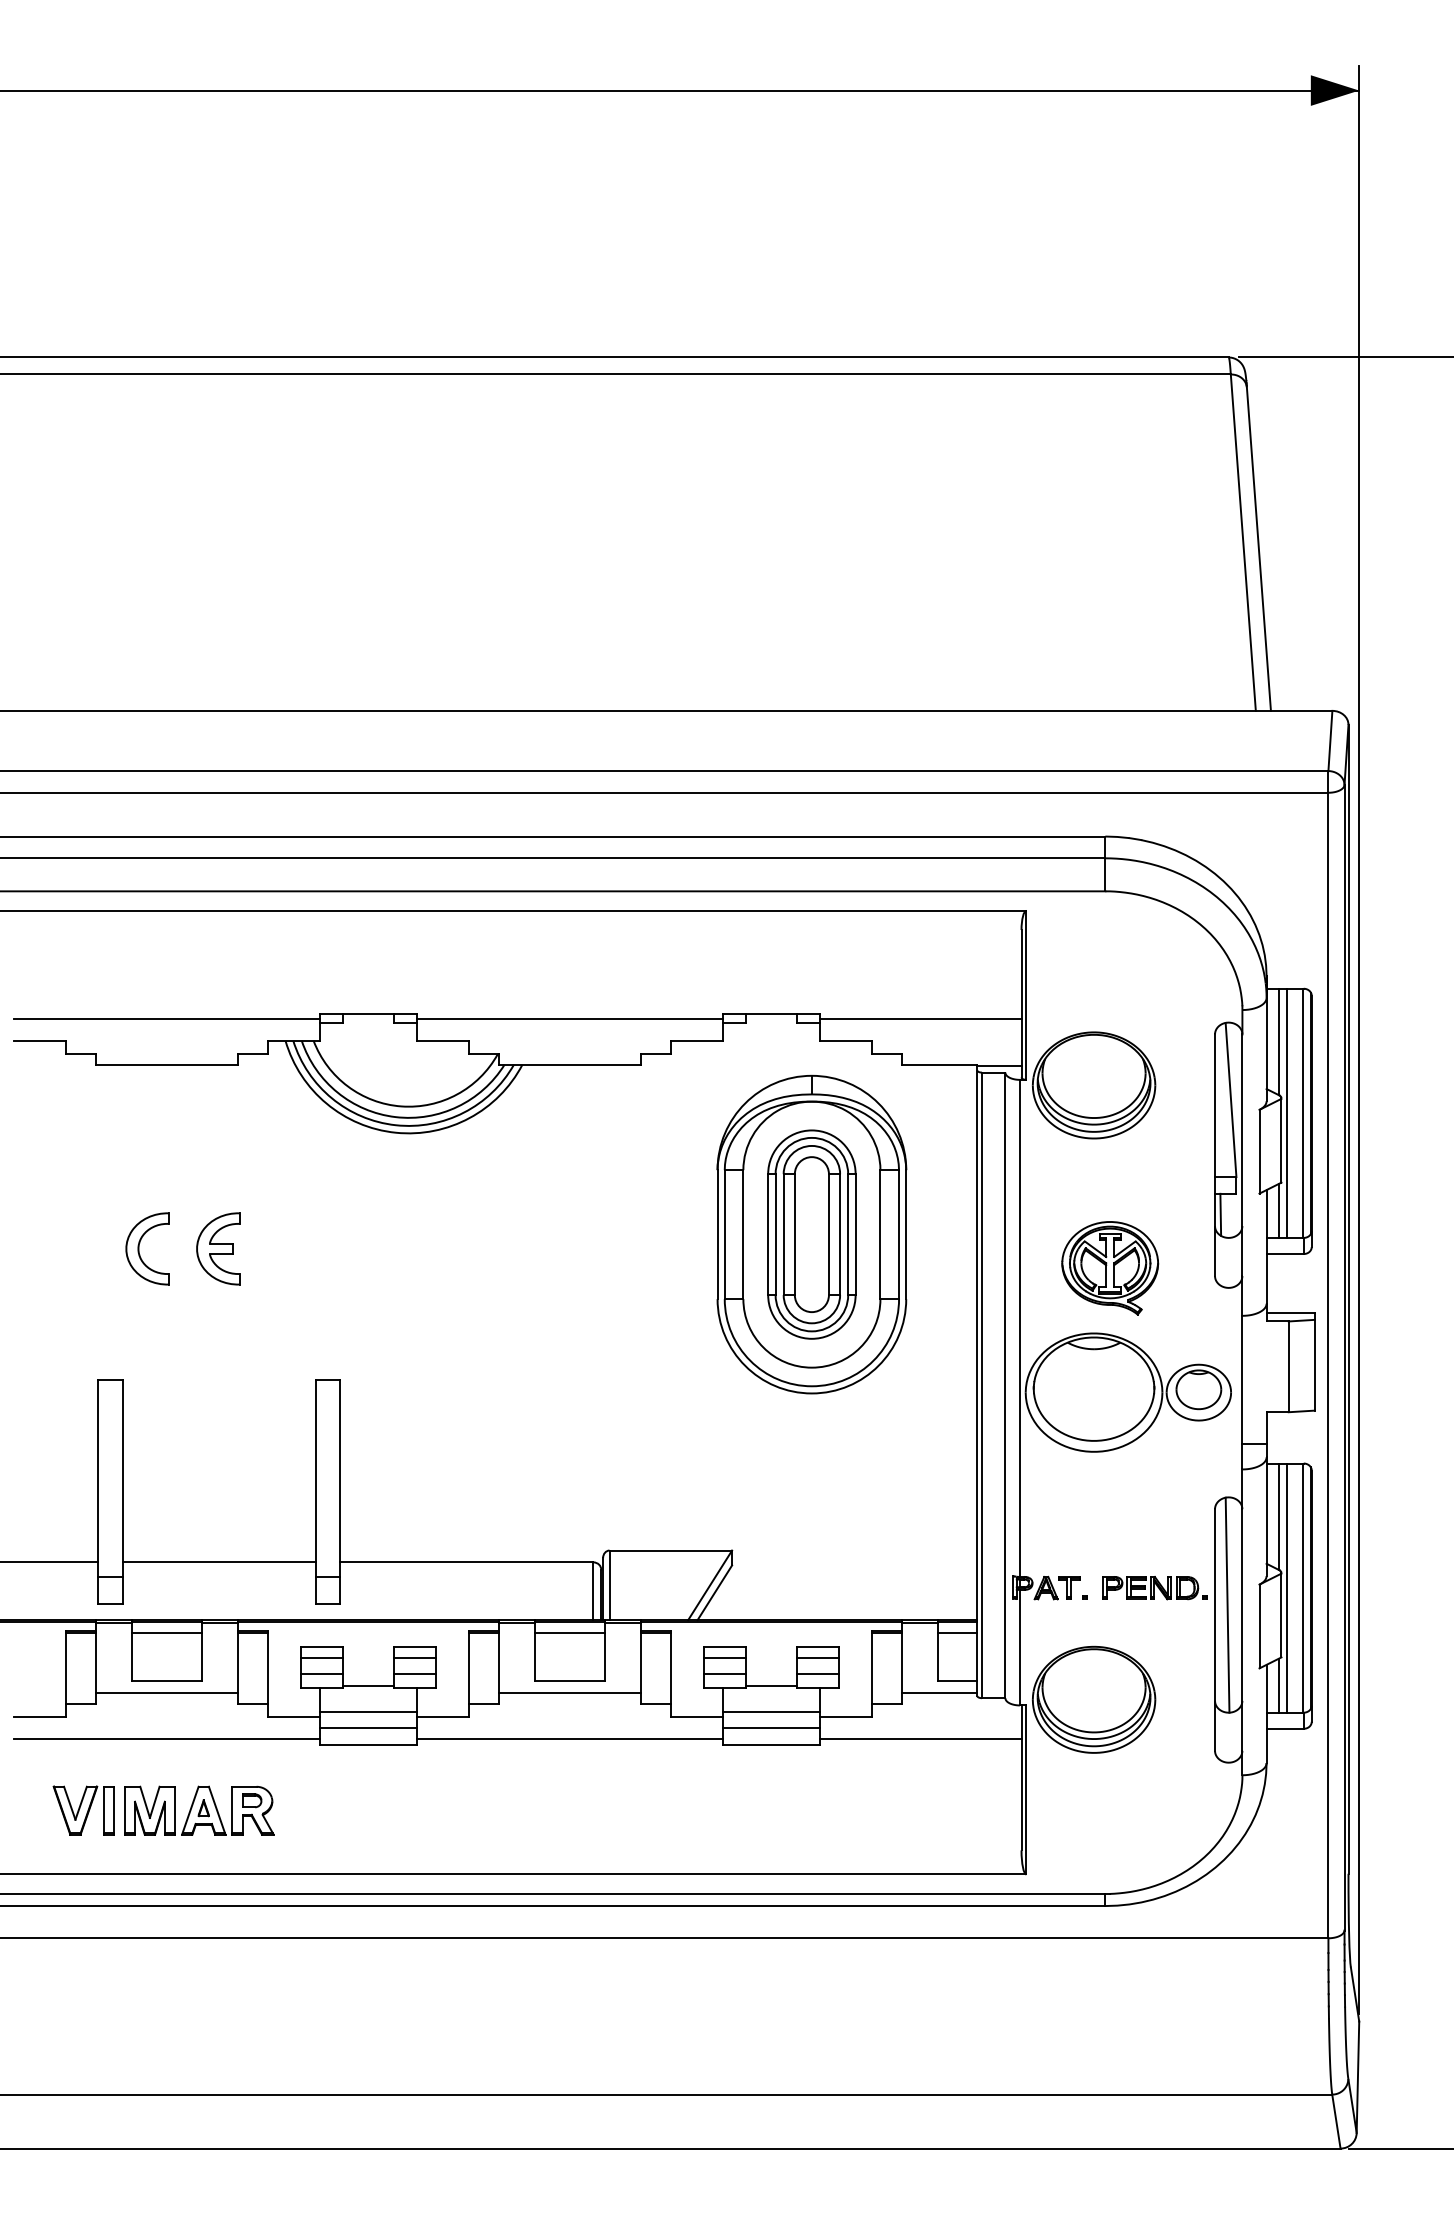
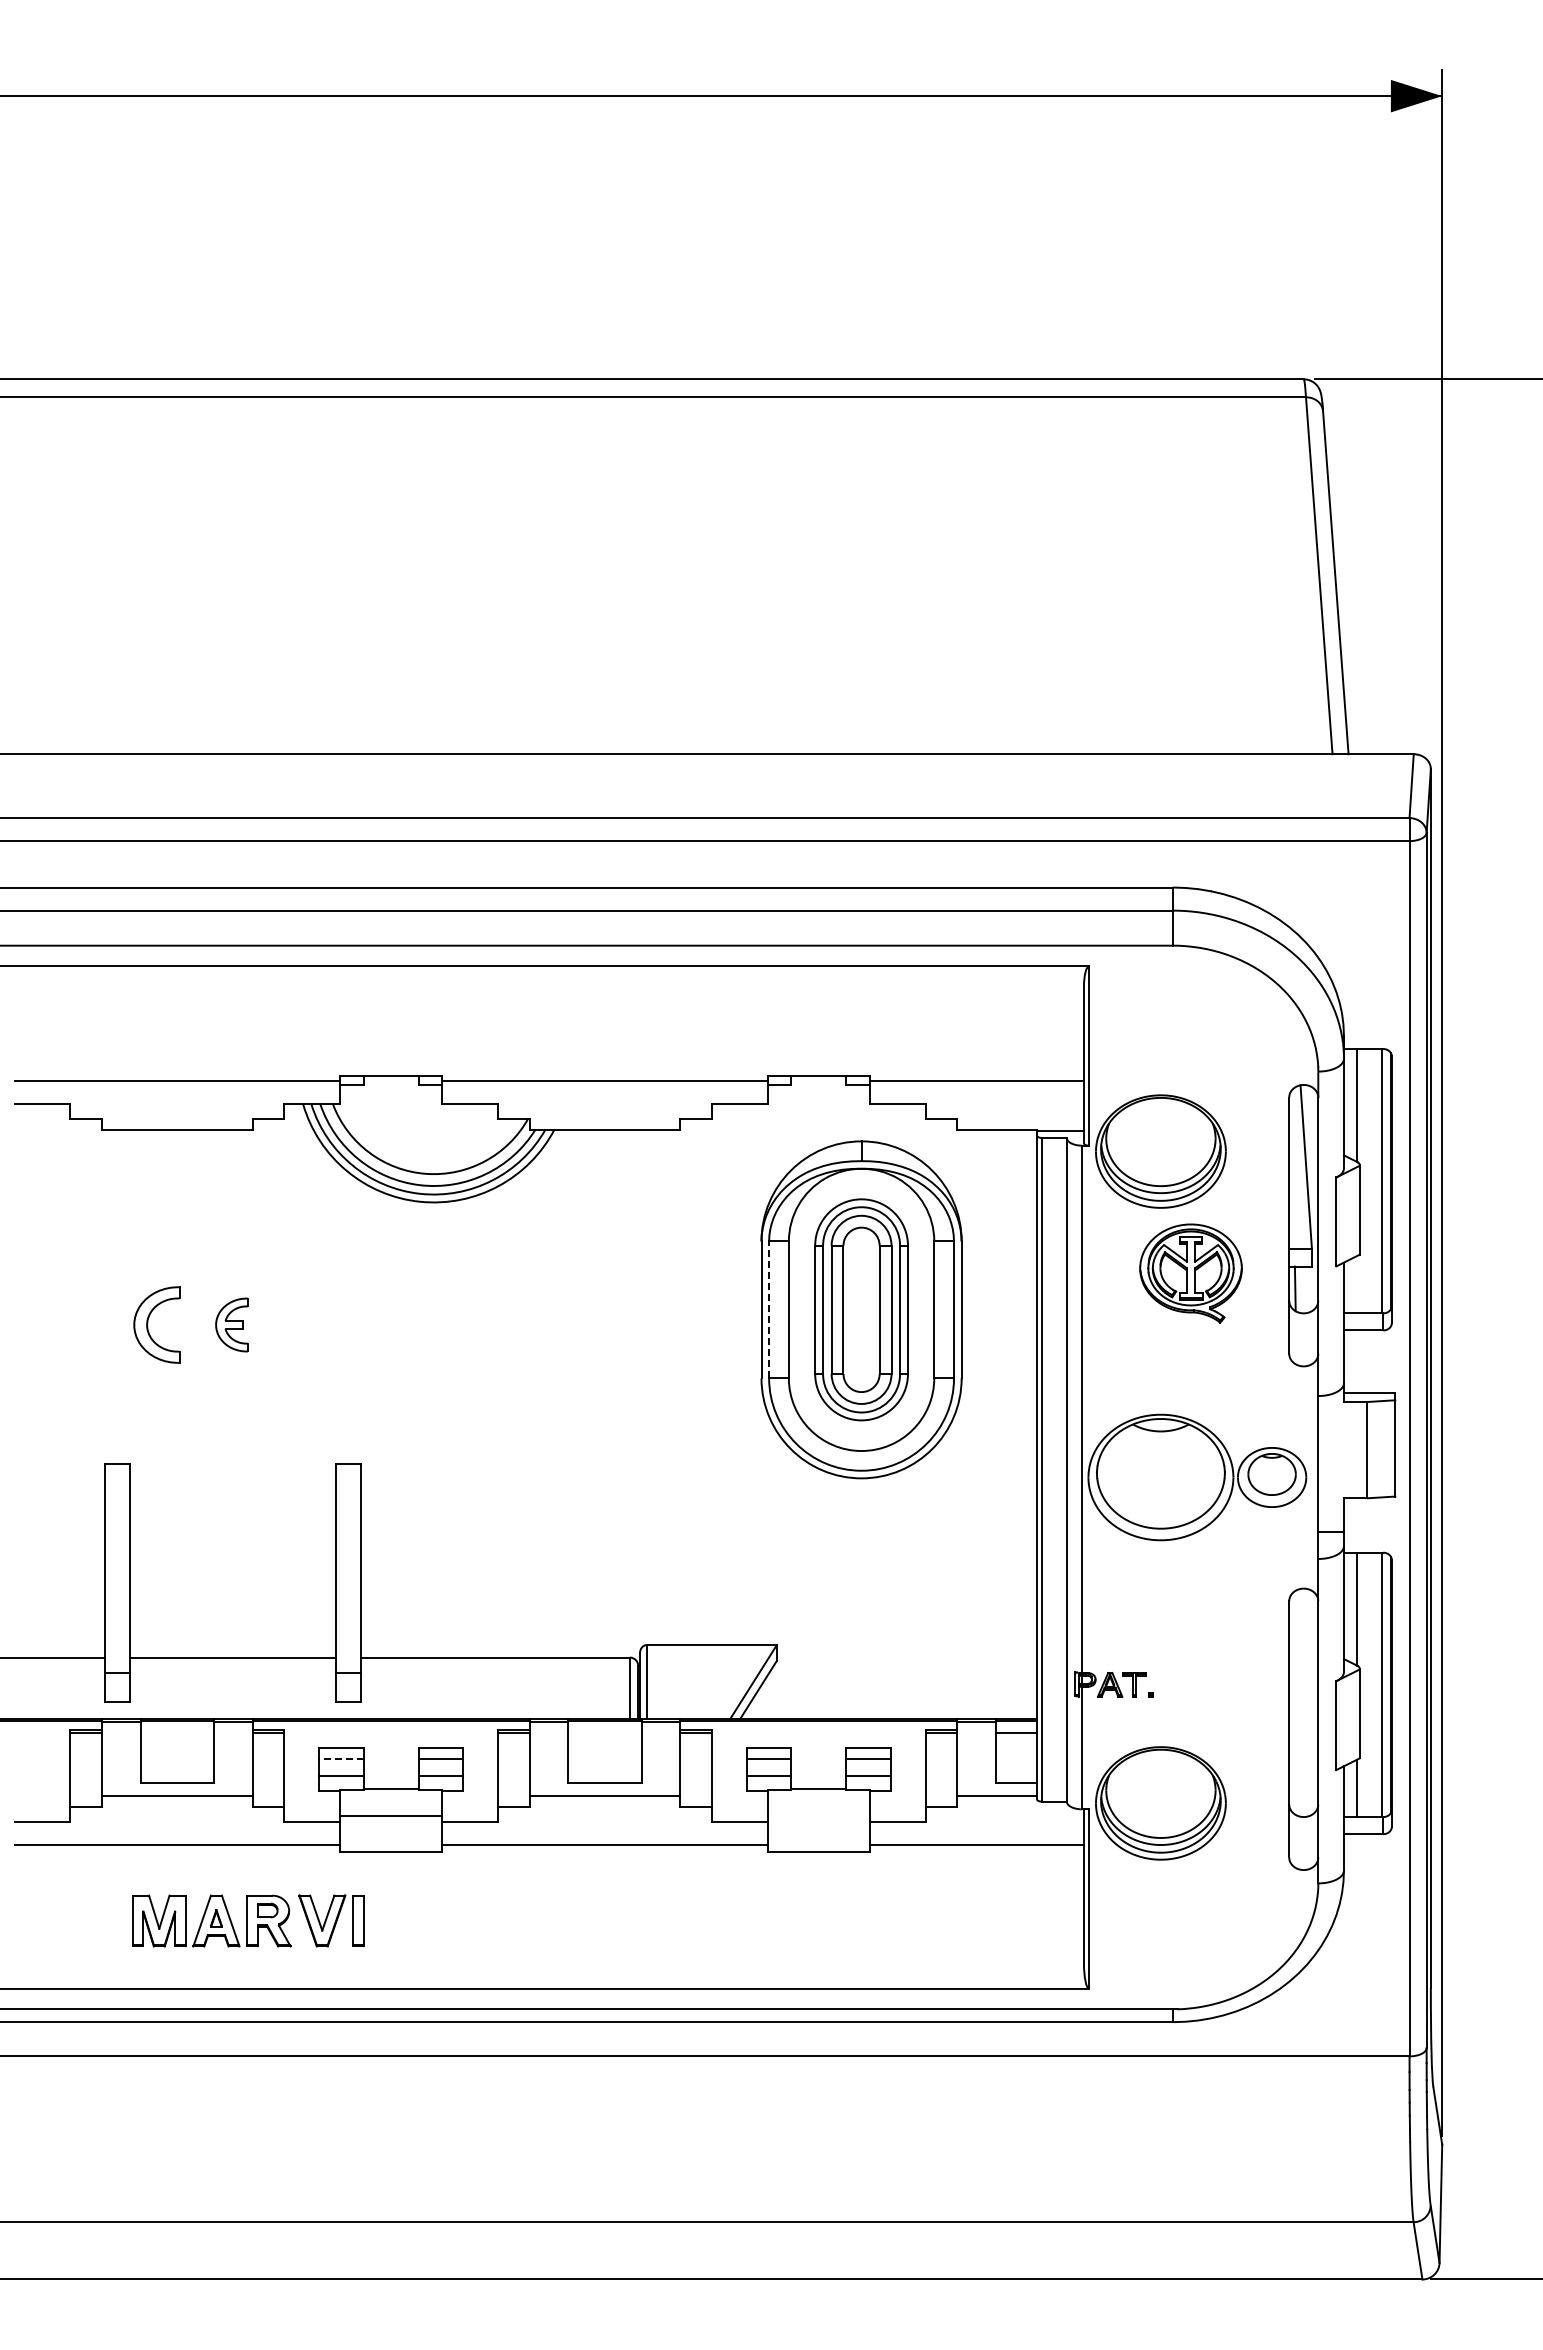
line: (1286, 1113) -> (1365, 1181), removed
line: (1278, 1210) -> (1356, 1284), removed
line: (725, 1234) -> (769, 1309), solid -> dashed
part: (217, 1248) -> (231, 1324), size x0.7
part: (1109, 1268) -> (1190, 1273), moved
part: (1154, 1587) -> (1225, 1684), removed
line: (1286, 1587) -> (1365, 1684), removed
line: (1227, 1604) -> (1302, 1702), removed
line: (167, 1632) -> (177, 1732), removed
line: (569, 1632) -> (604, 1732), removed
line: (321, 1657) -> (341, 1758), solid -> dashed
line: (771, 1712) -> (818, 1816), removed
line: (367, 1728) -> (390, 1833), removed
line: (771, 1728) -> (818, 1833), removed
part: (84, 1810) -> (331, 1920), moved

